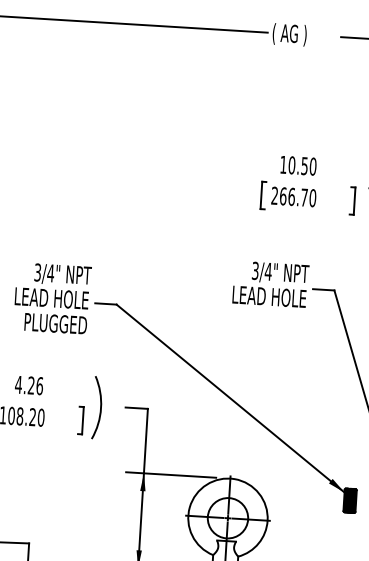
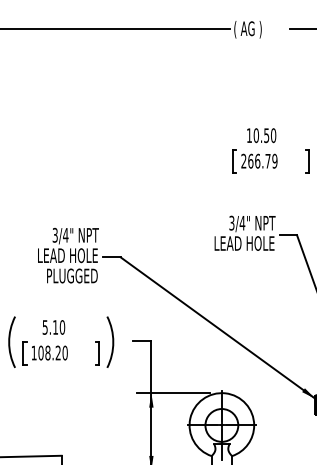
text: (312, 198) -> (274, 161), 266.70 -> 266.79
text: (28, 385) -> (53, 327), 4.26 -> 5.10

